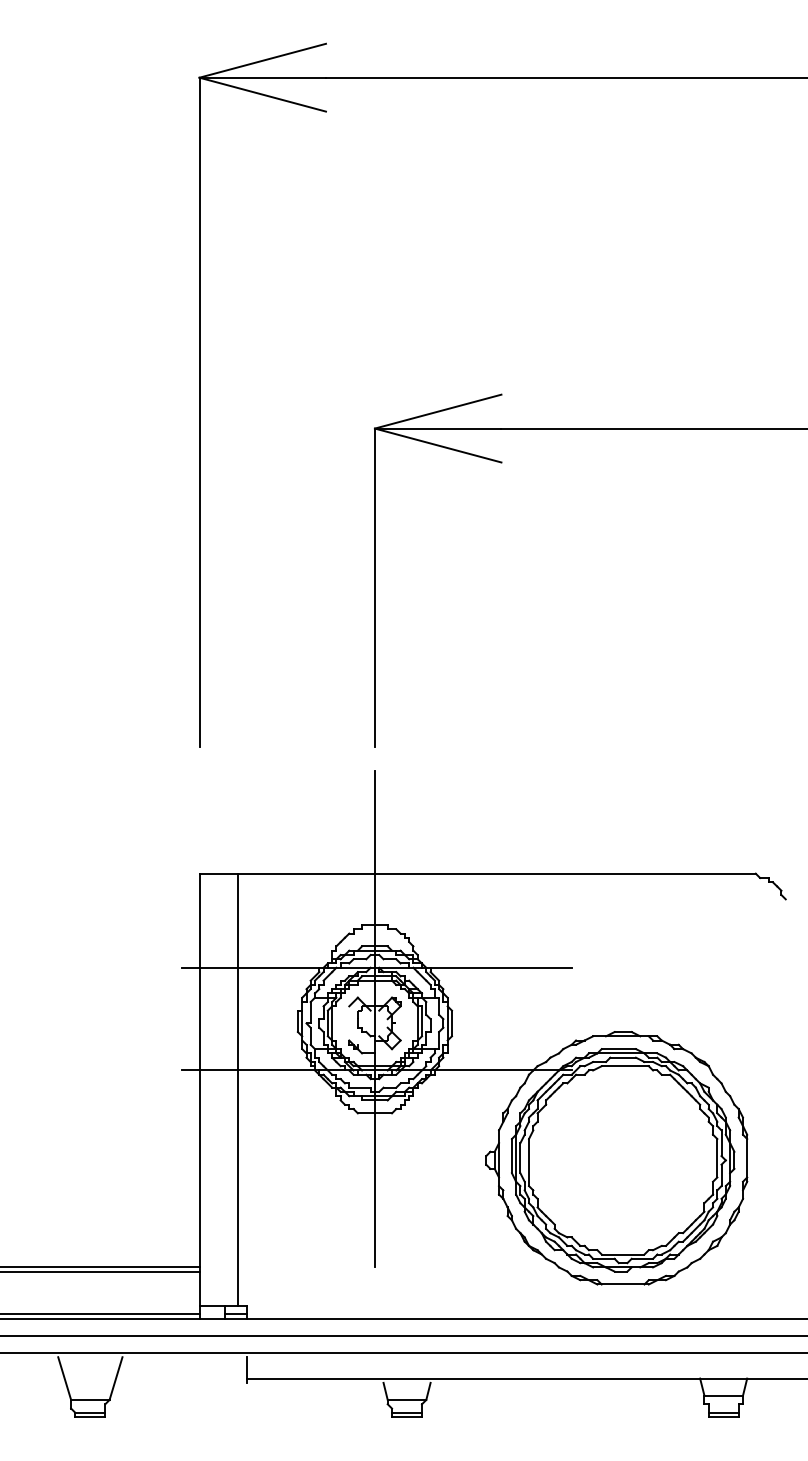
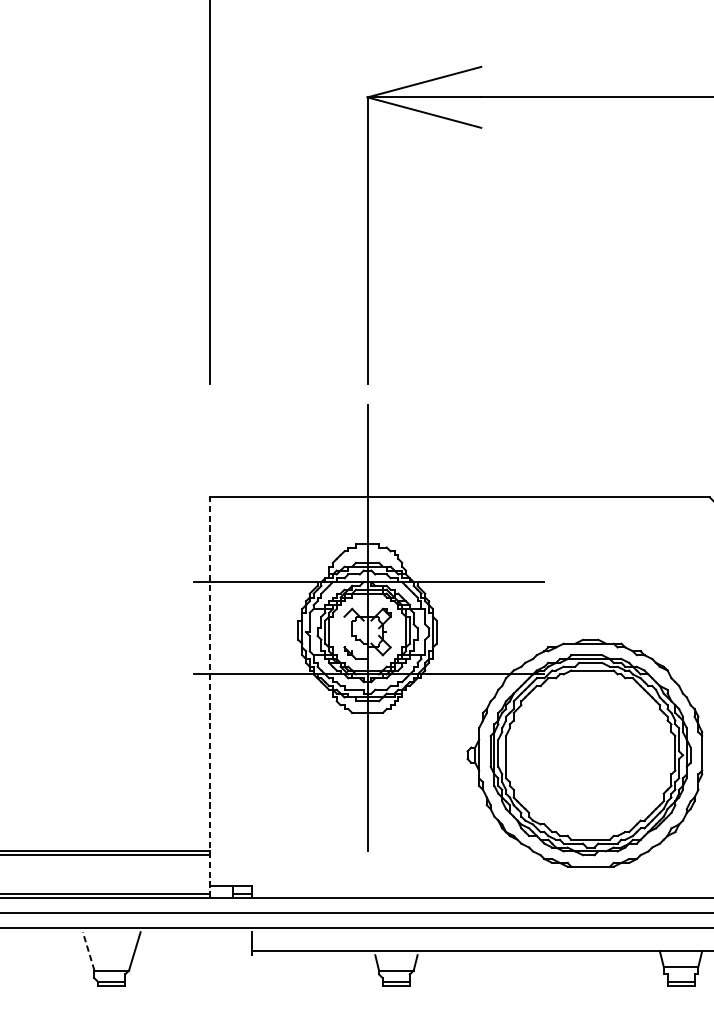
line: (237, 1089) -> (244, 691), removed
line: (199, 1096) -> (209, 697), solid -> dashed
line: (64, 1378) -> (88, 951), solid -> dashed

